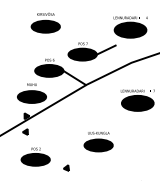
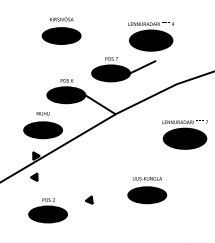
part: (130, 27) -> (151, 37), moved
part: (98, 141) -> (147, 189), moved
part: (66, 167) -> (89, 199), moved

